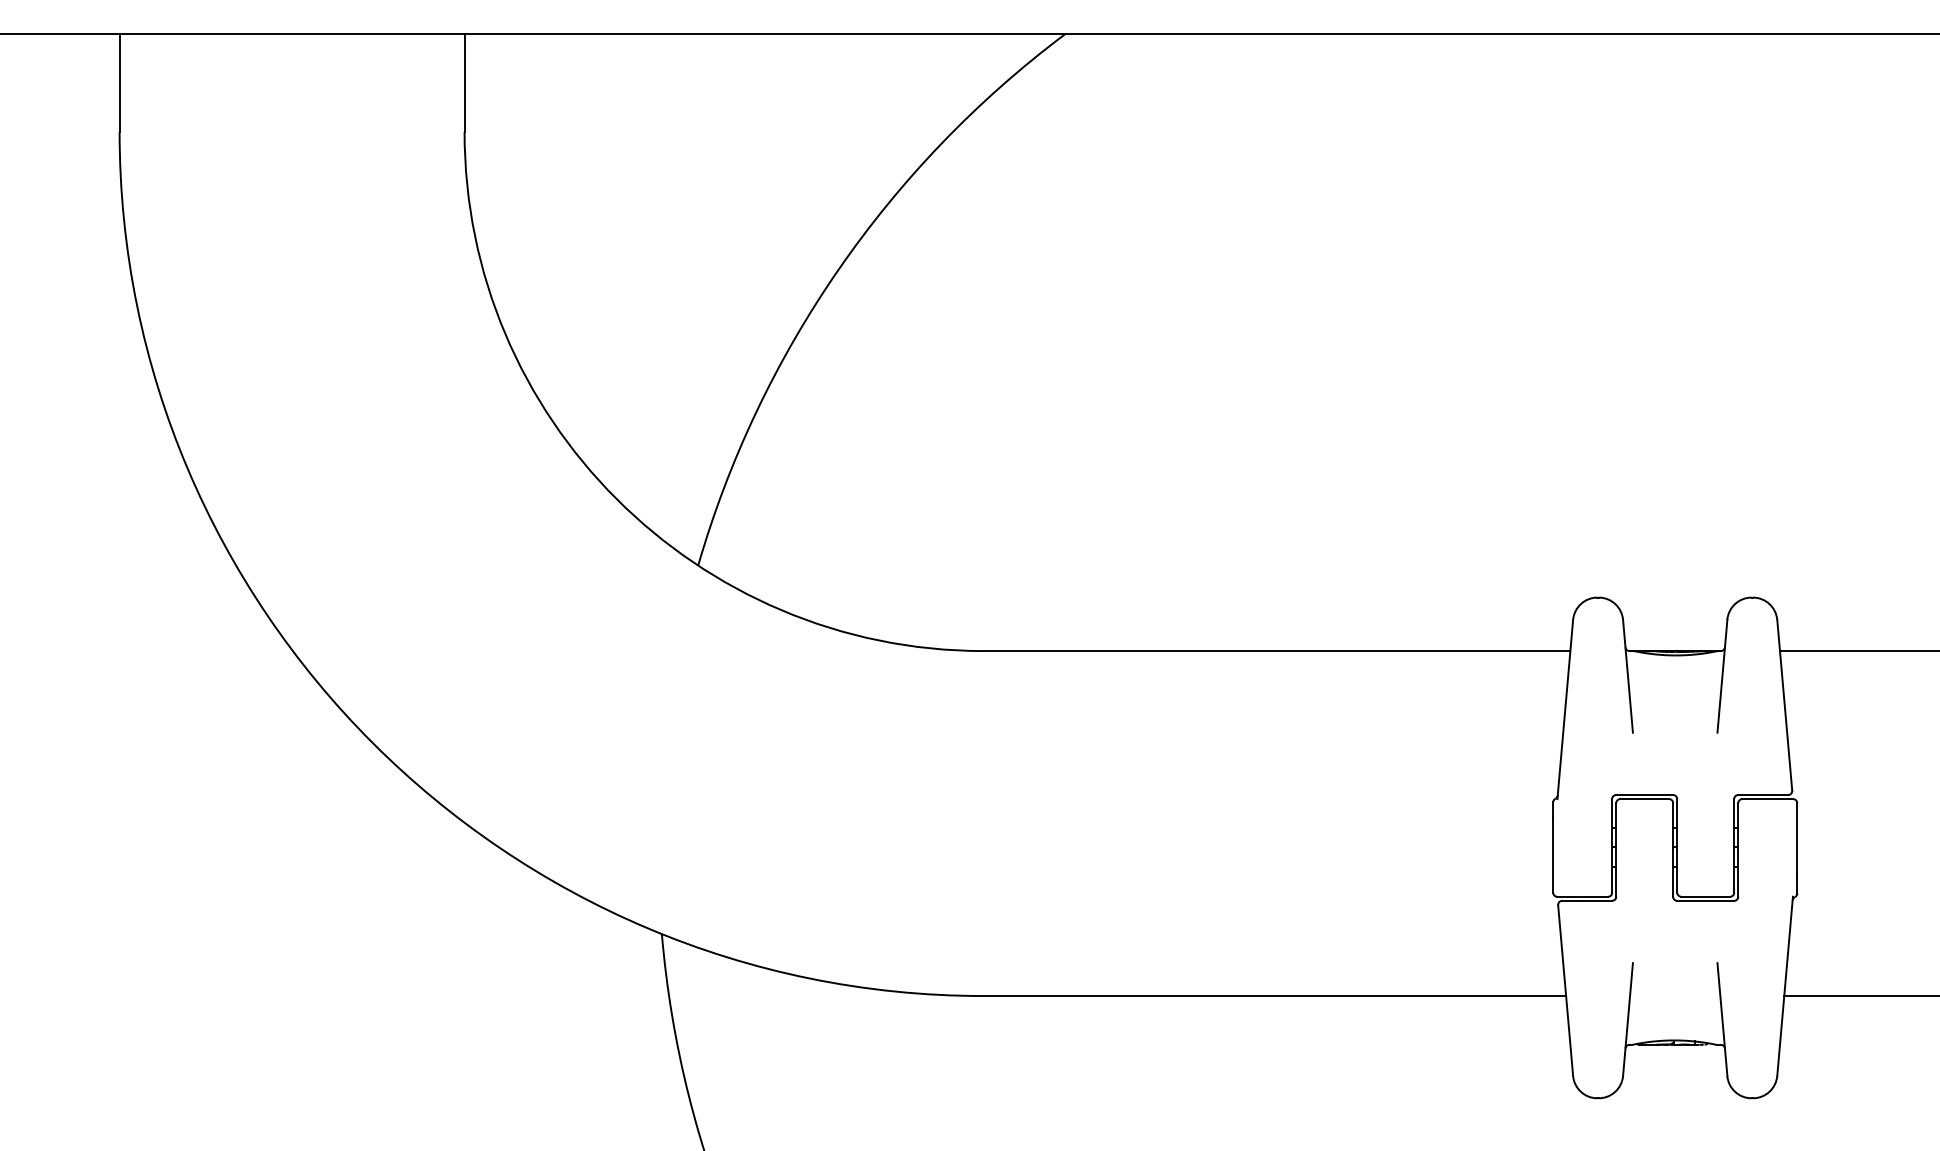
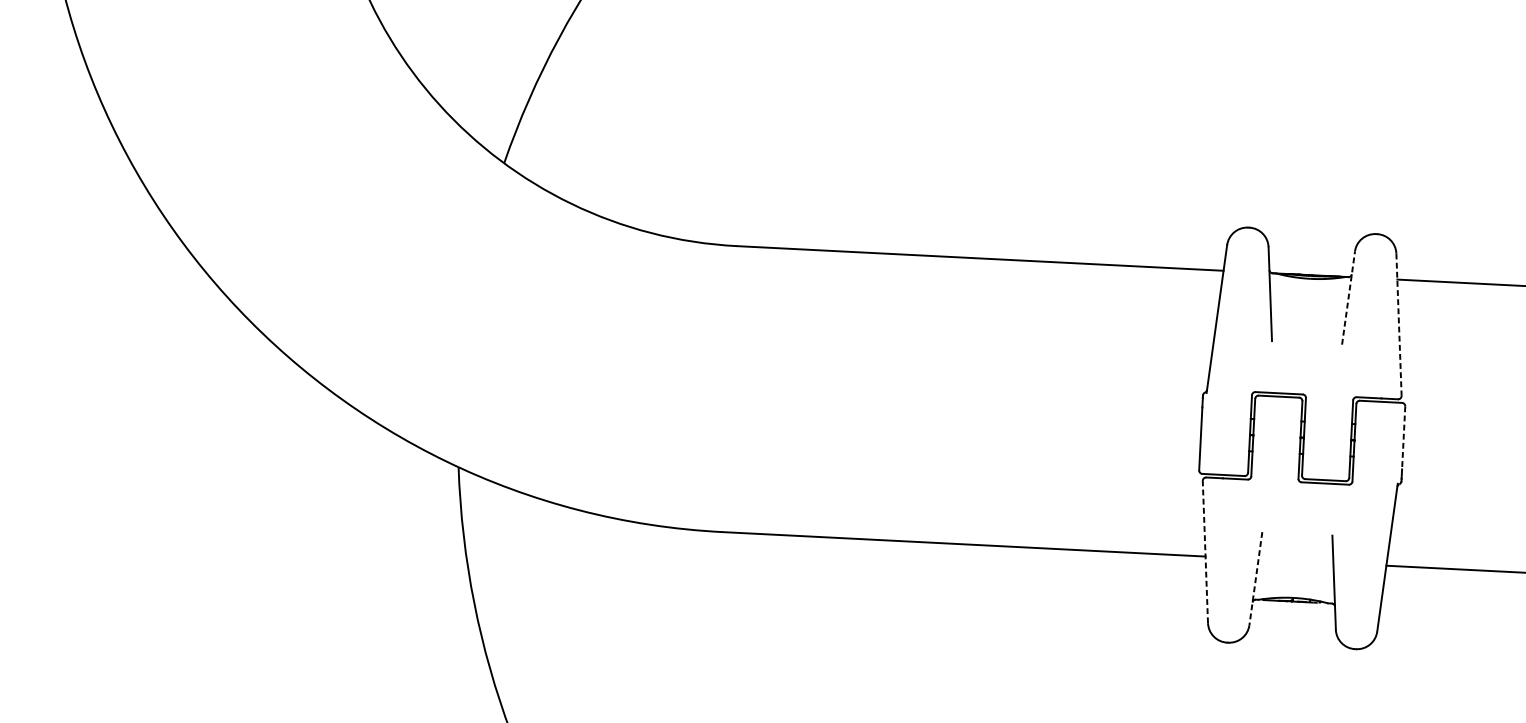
line: (1722, 676) -> (1348, 298), solid -> dashed
line: (1784, 705) -> (1398, 324), solid -> dashed
line: (1797, 841) -> (1403, 438), solid -> dashed
line: (1565, 990) -> (1205, 551), solid -> dashed
line: (1628, 1019) -> (1256, 578), solid -> dashed

